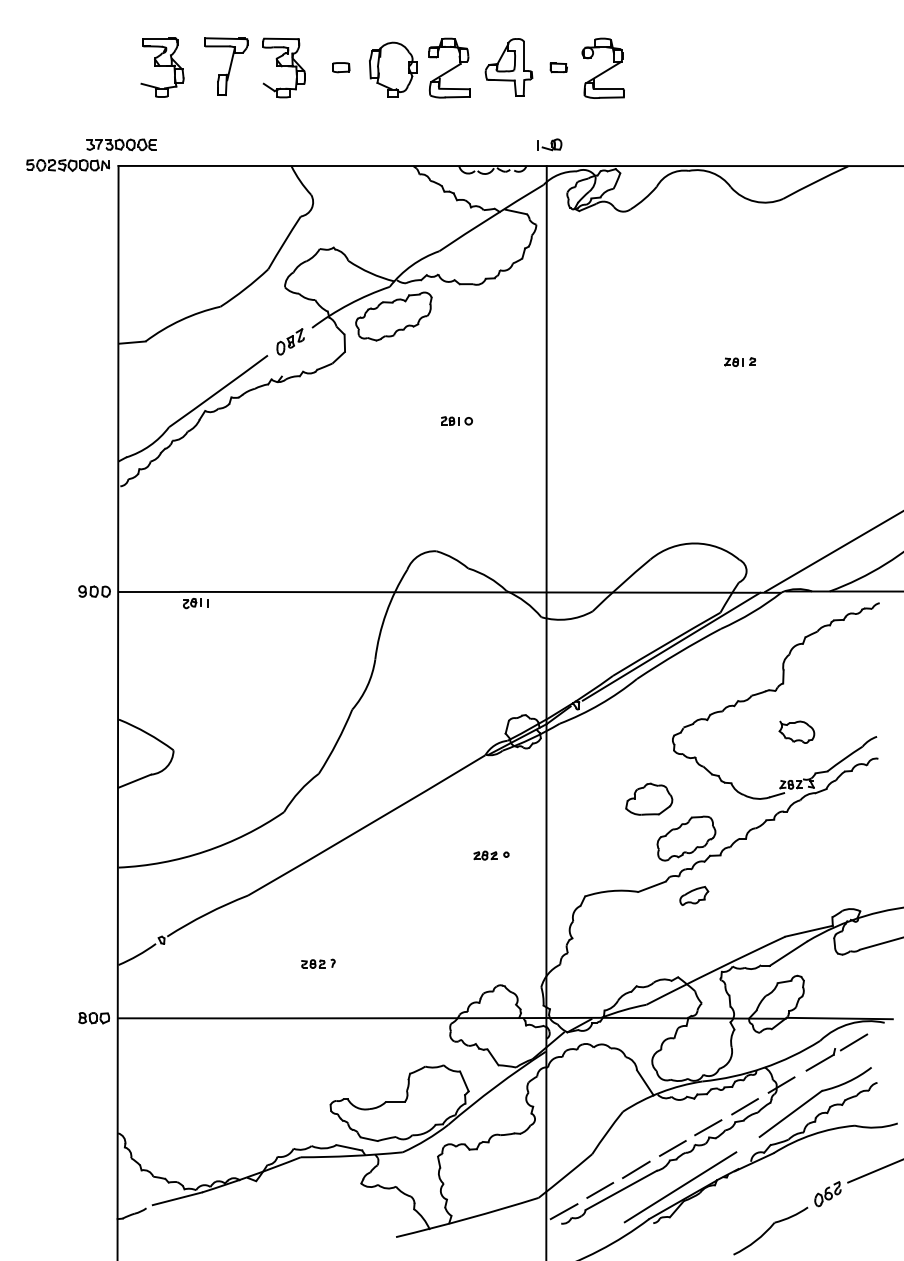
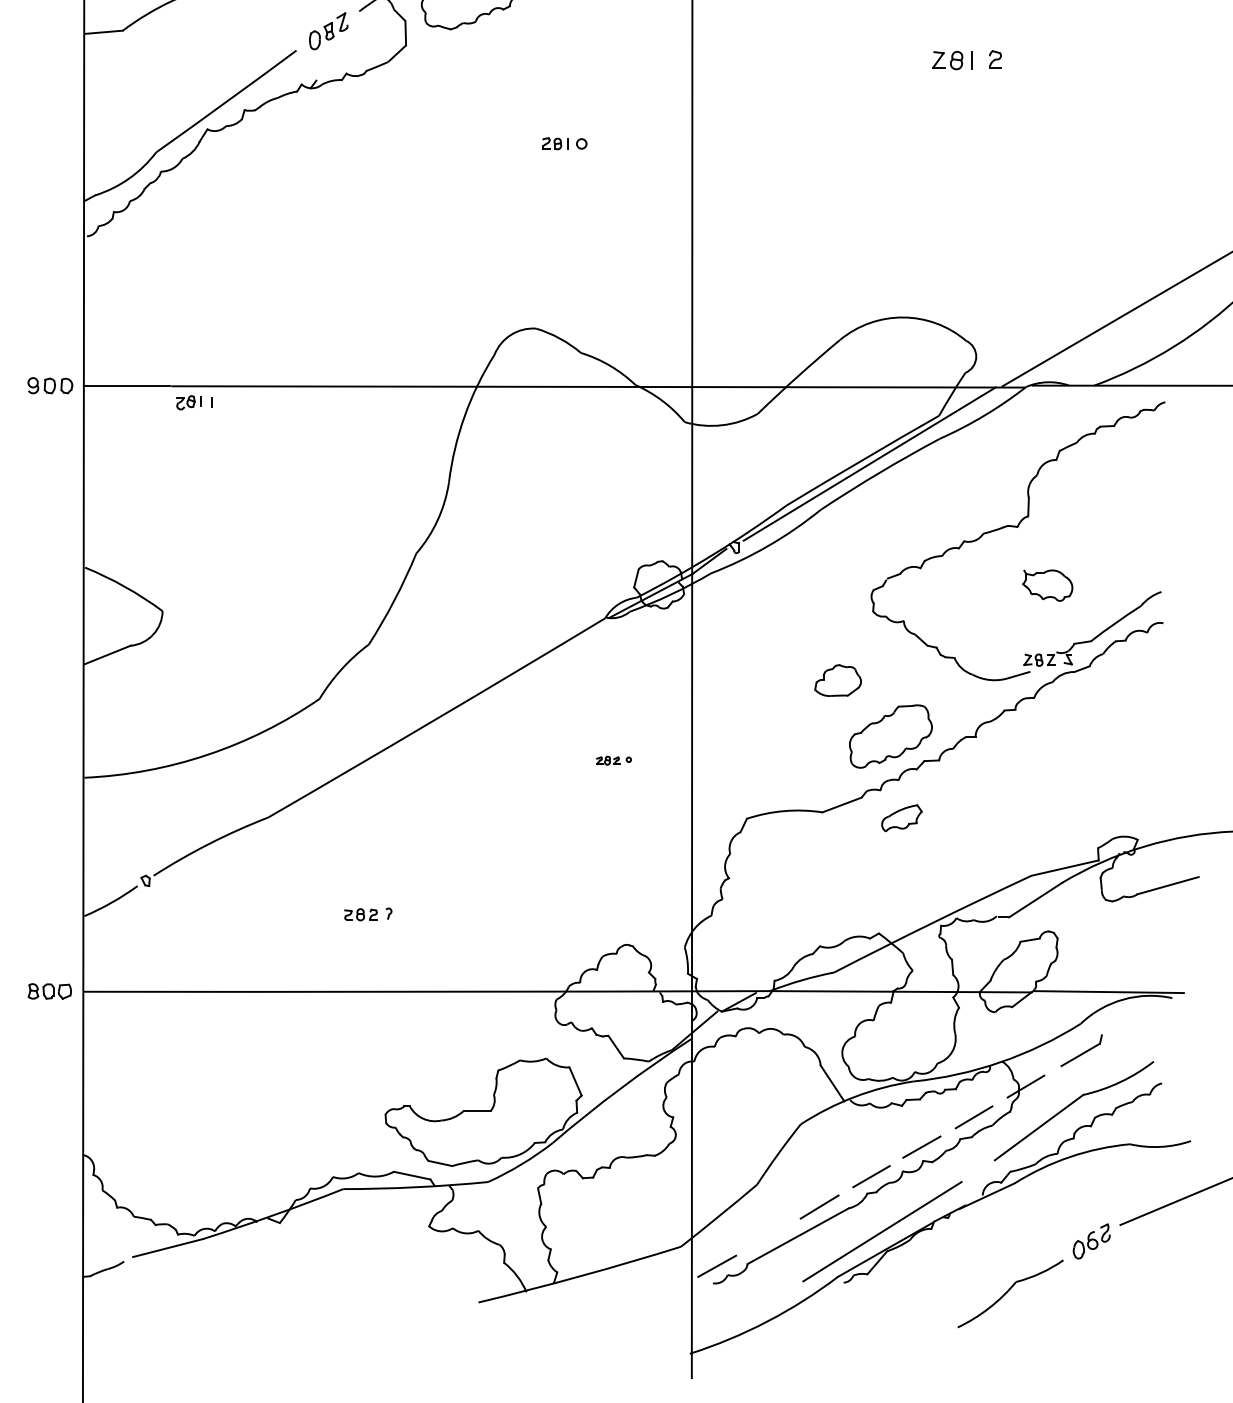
part: (740, 361) -> (967, 59), size x1.6
part: (649, 798) -> (838, 679), size x0.7
part: (491, 855) -> (614, 760), size x0.7
line: (853, 1042) -> (1128, 1026), removed
line: (600, 1190) -> (768, 1236), removed

